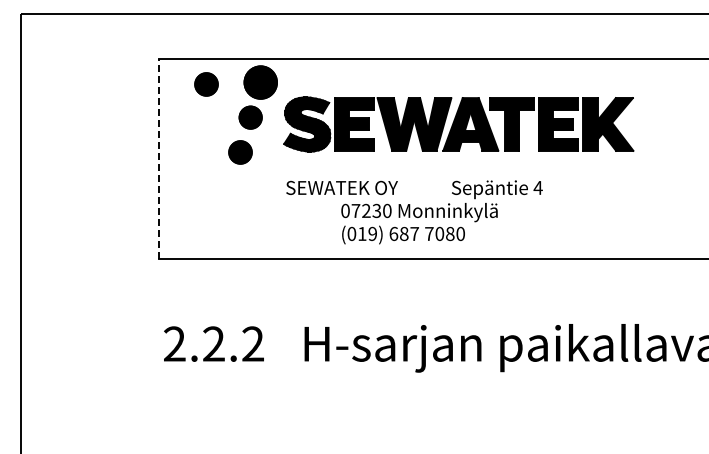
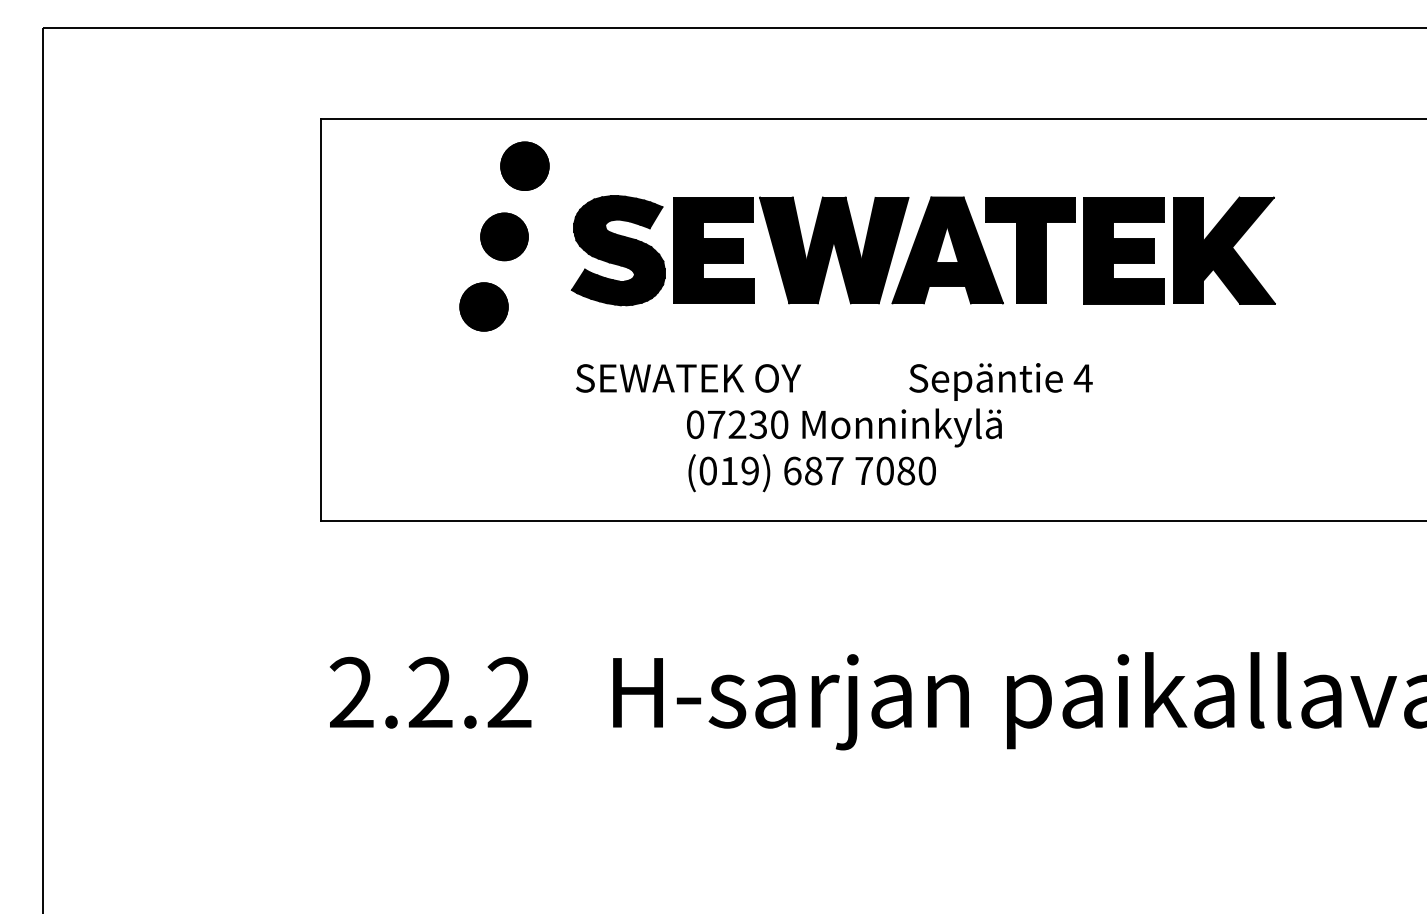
part: (260, 82) -> (524, 166), size x0.71
part: (206, 84) -> (415, 170), removed
line: (159, 158) -> (320, 319), dashed -> solid

